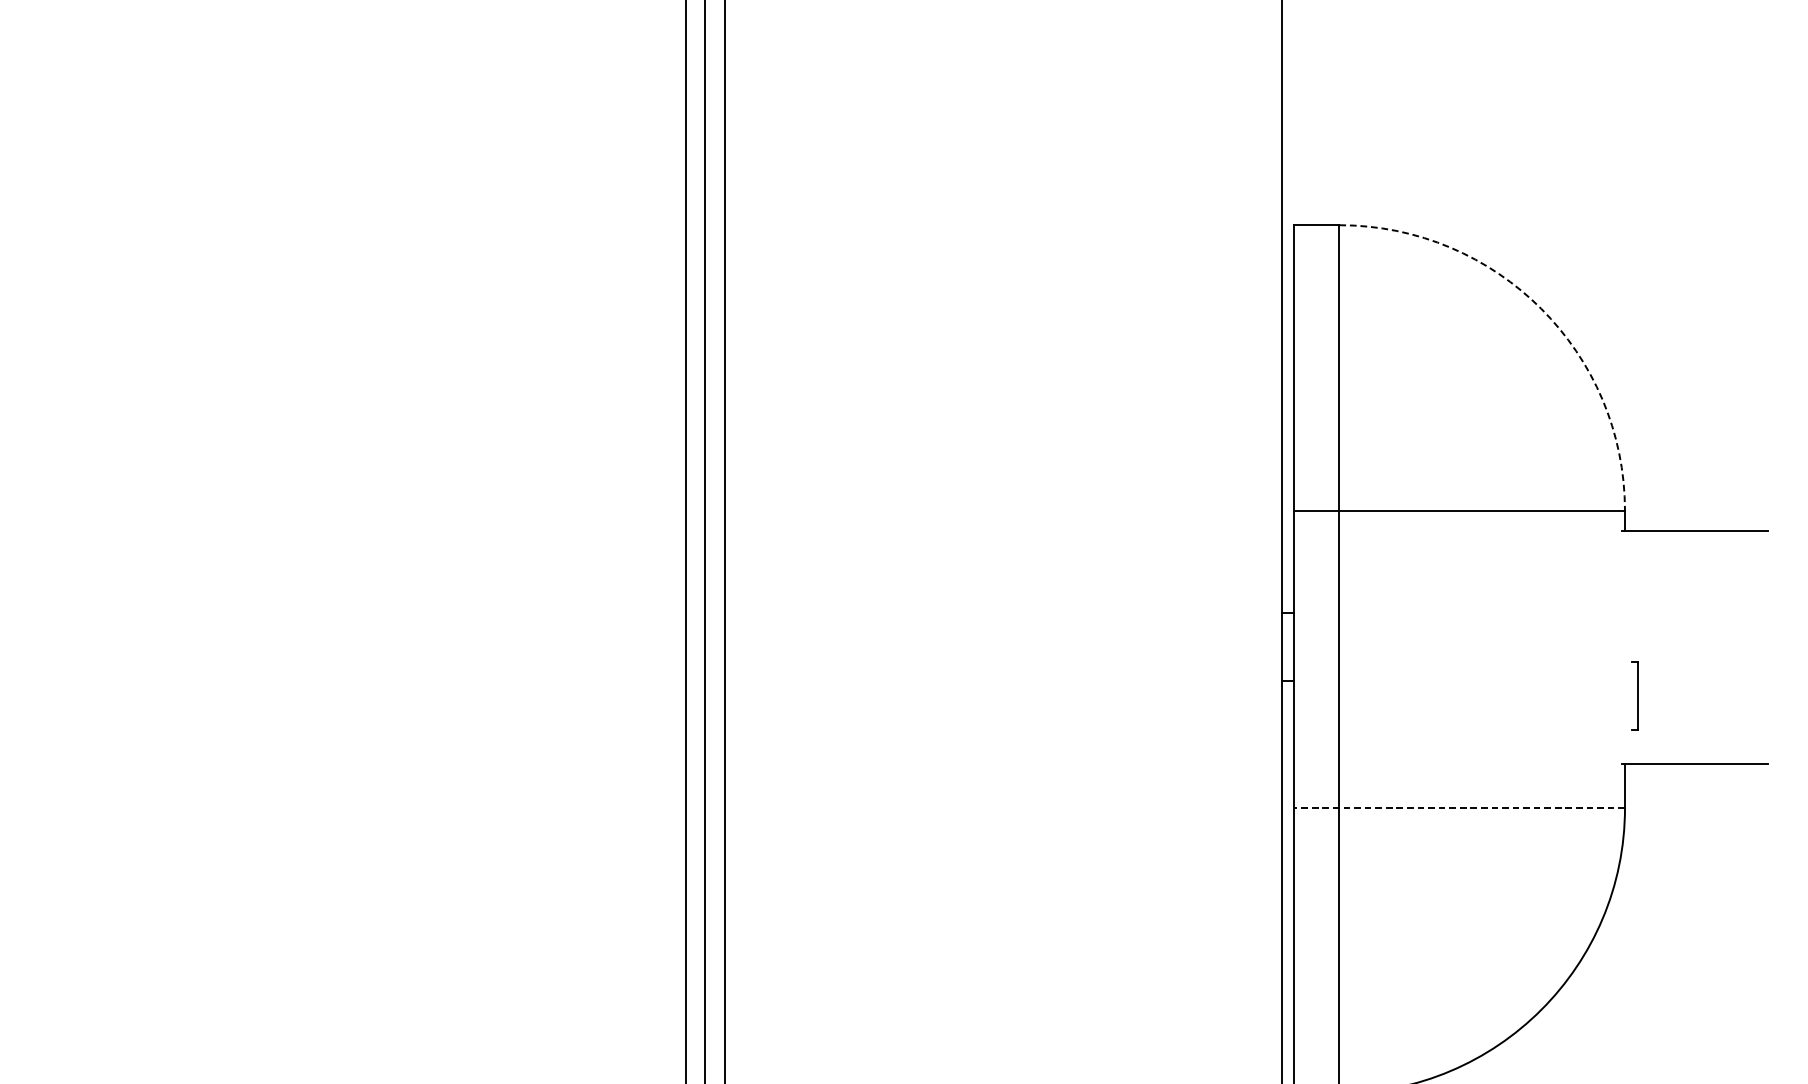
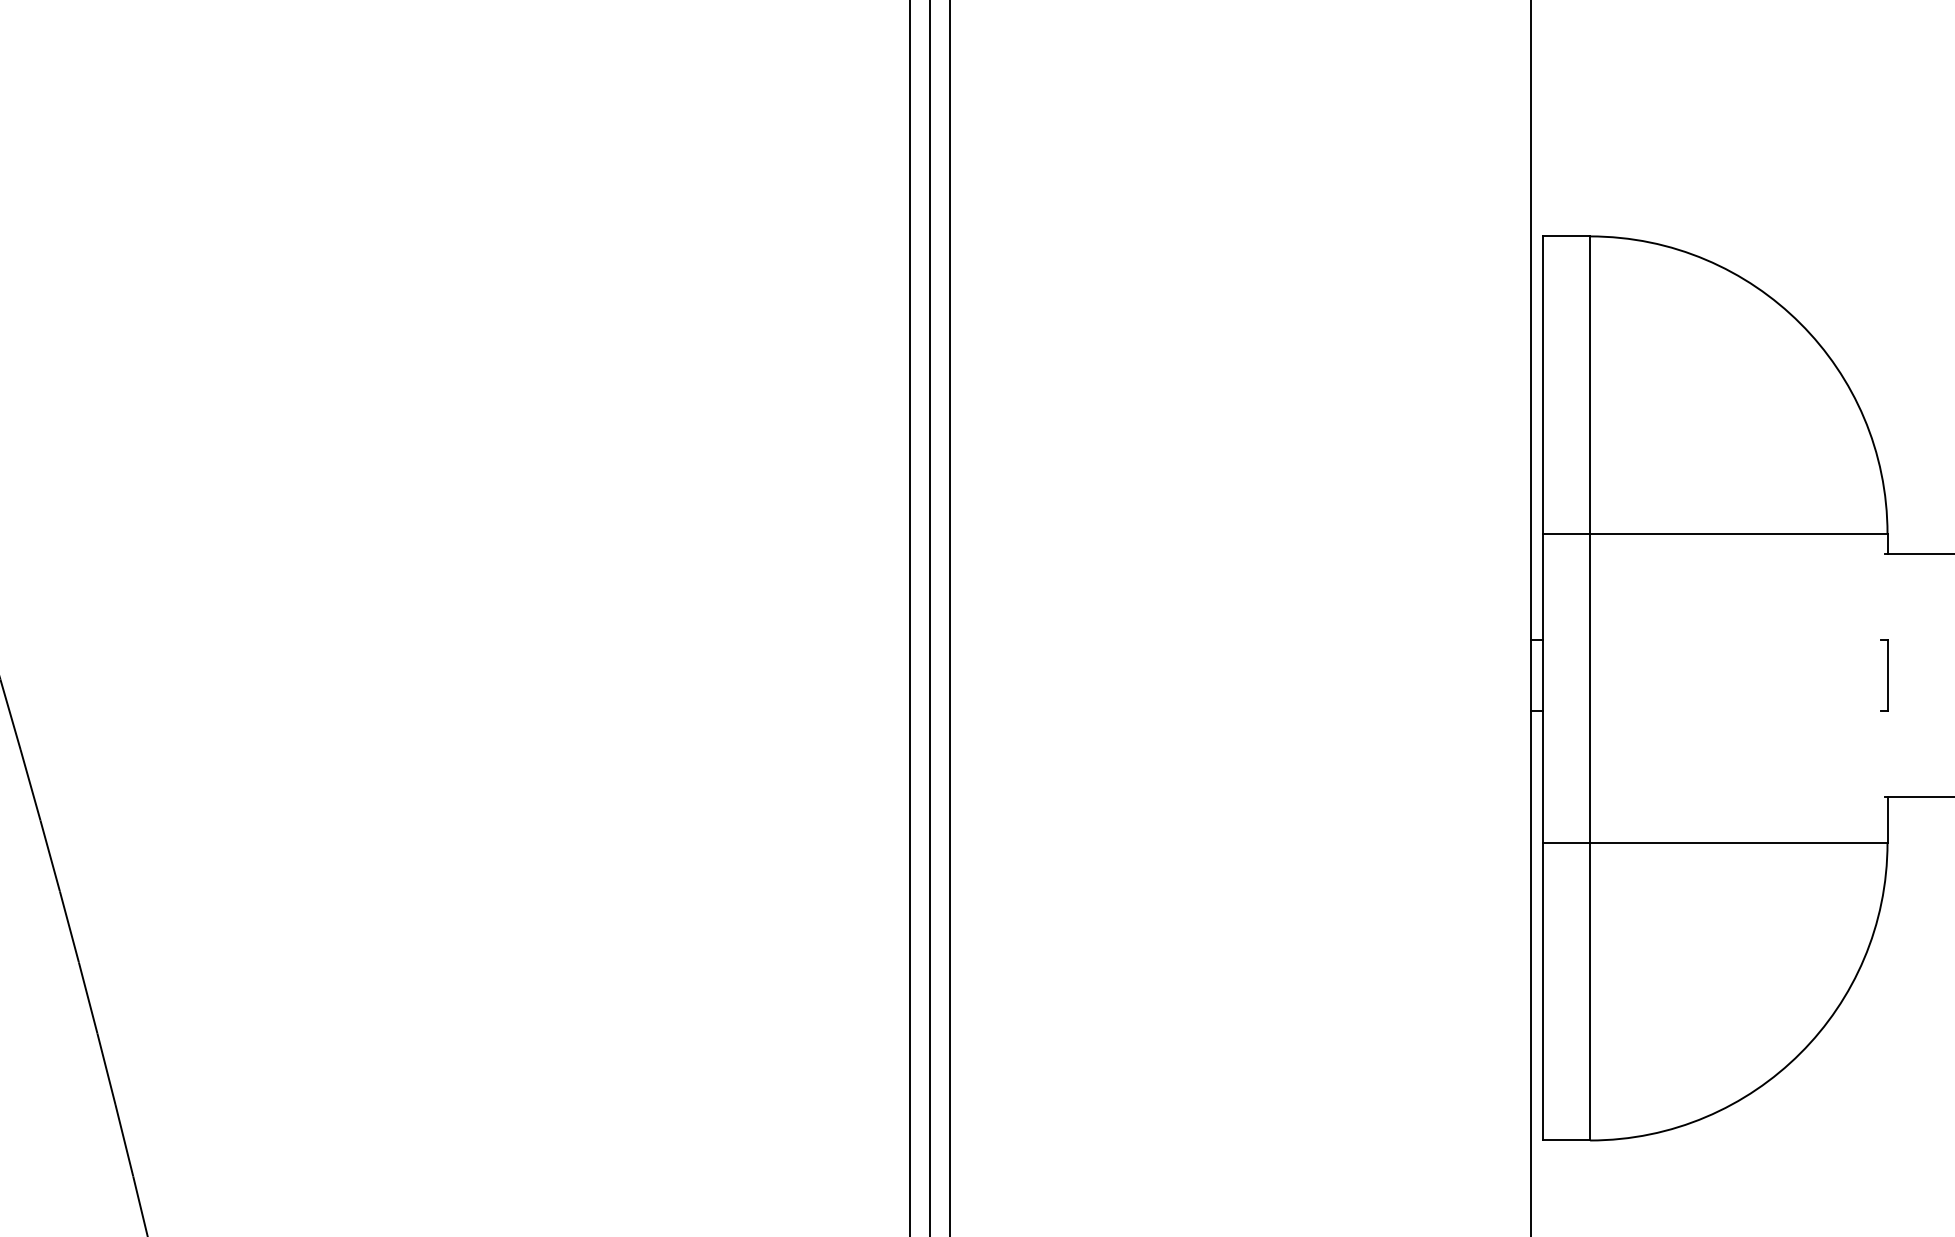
arc: (1541, 308) -> (1800, 323), dashed -> solid
part: (1635, 695) -> (1884, 675), moved
line: (1458, 808) -> (1714, 843), dashed -> solid

